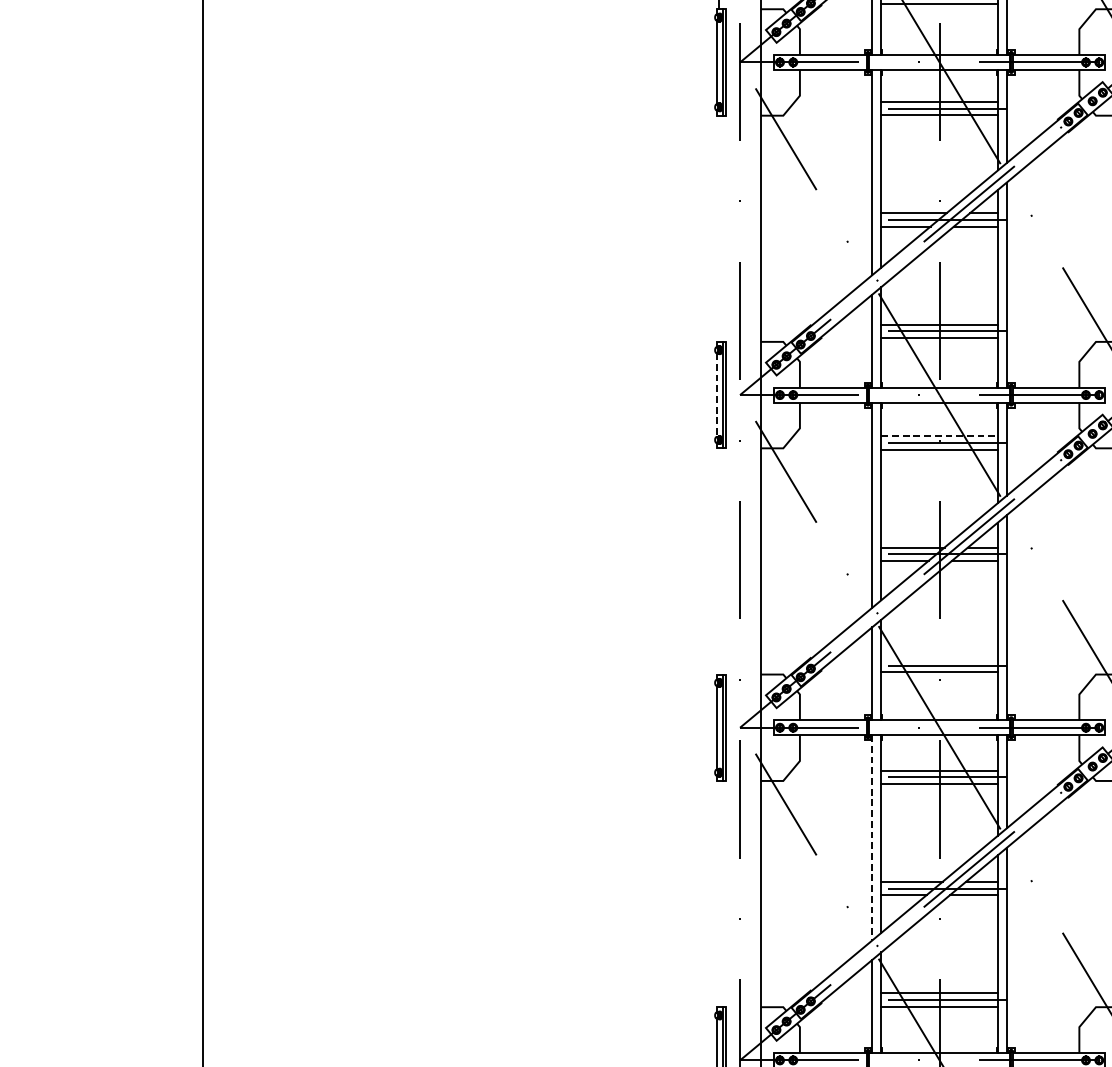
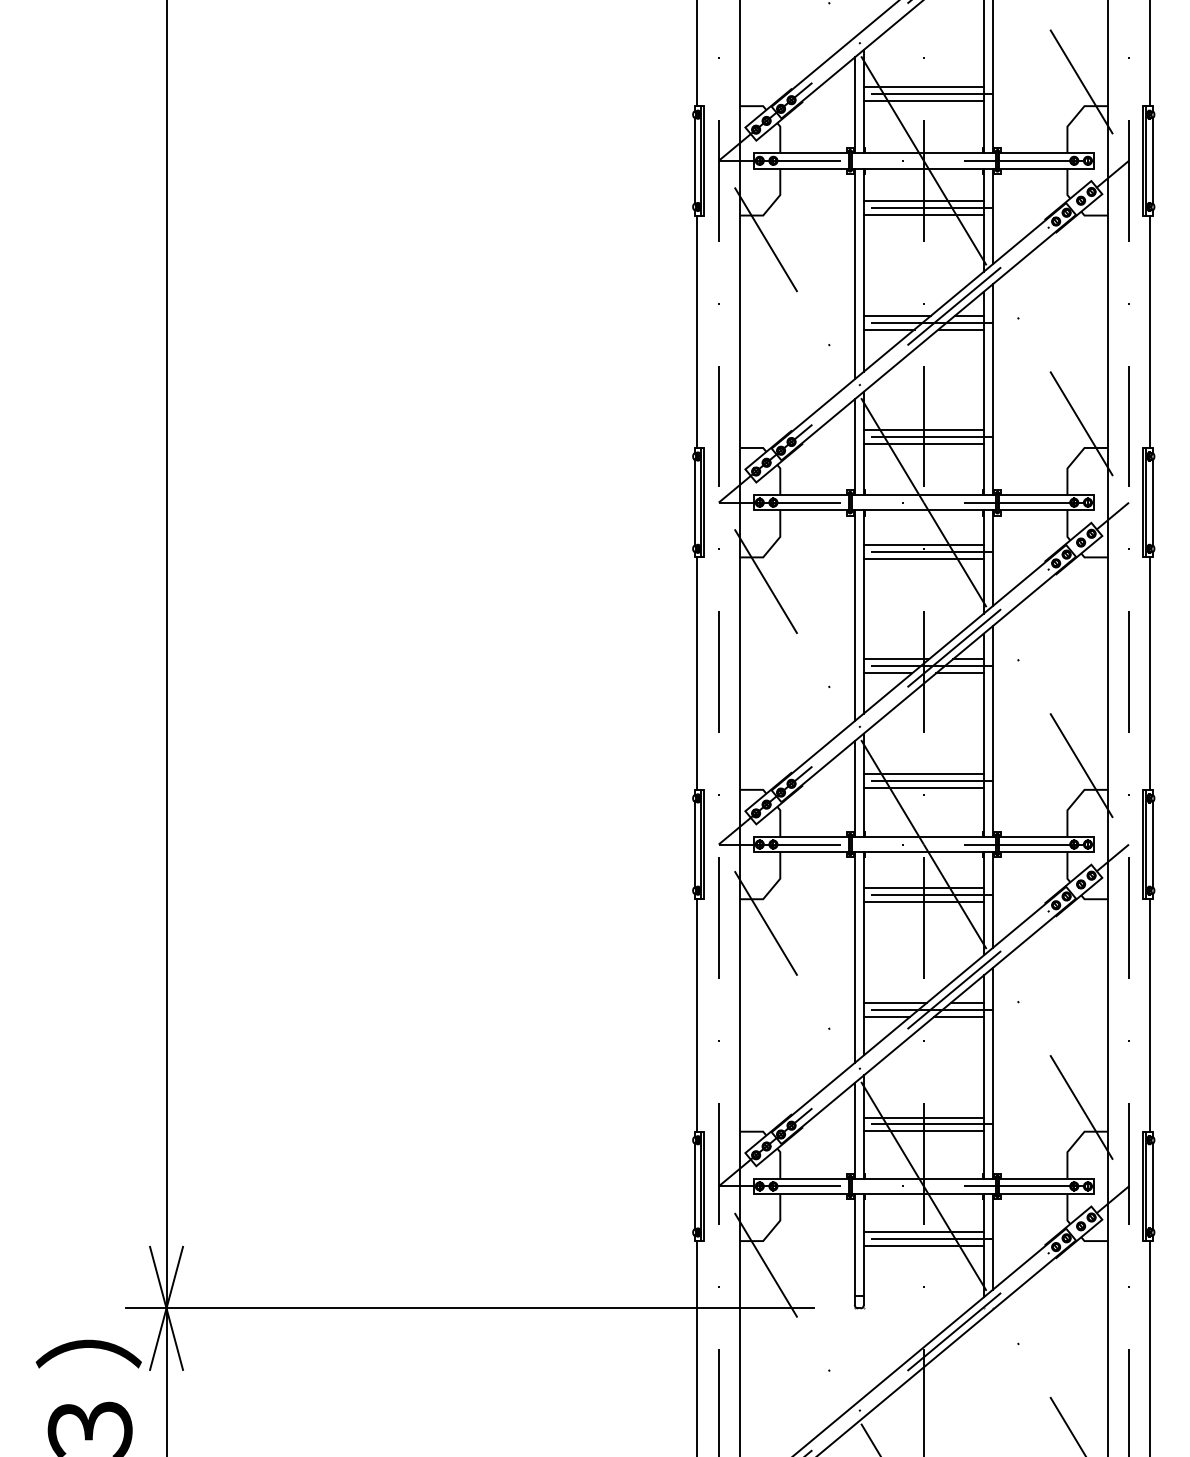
line: (719, 228) -> (697, 331), added
line: (716, 395) -> (694, 503), dashed -> solid
line: (939, 435) -> (923, 544), dashed -> solid
line: (719, 561) -> (697, 673), added
line: (939, 658) -> (923, 773), added
line: (872, 838) -> (854, 958), dashed -> solid
line: (719, 894) -> (697, 1015), added

